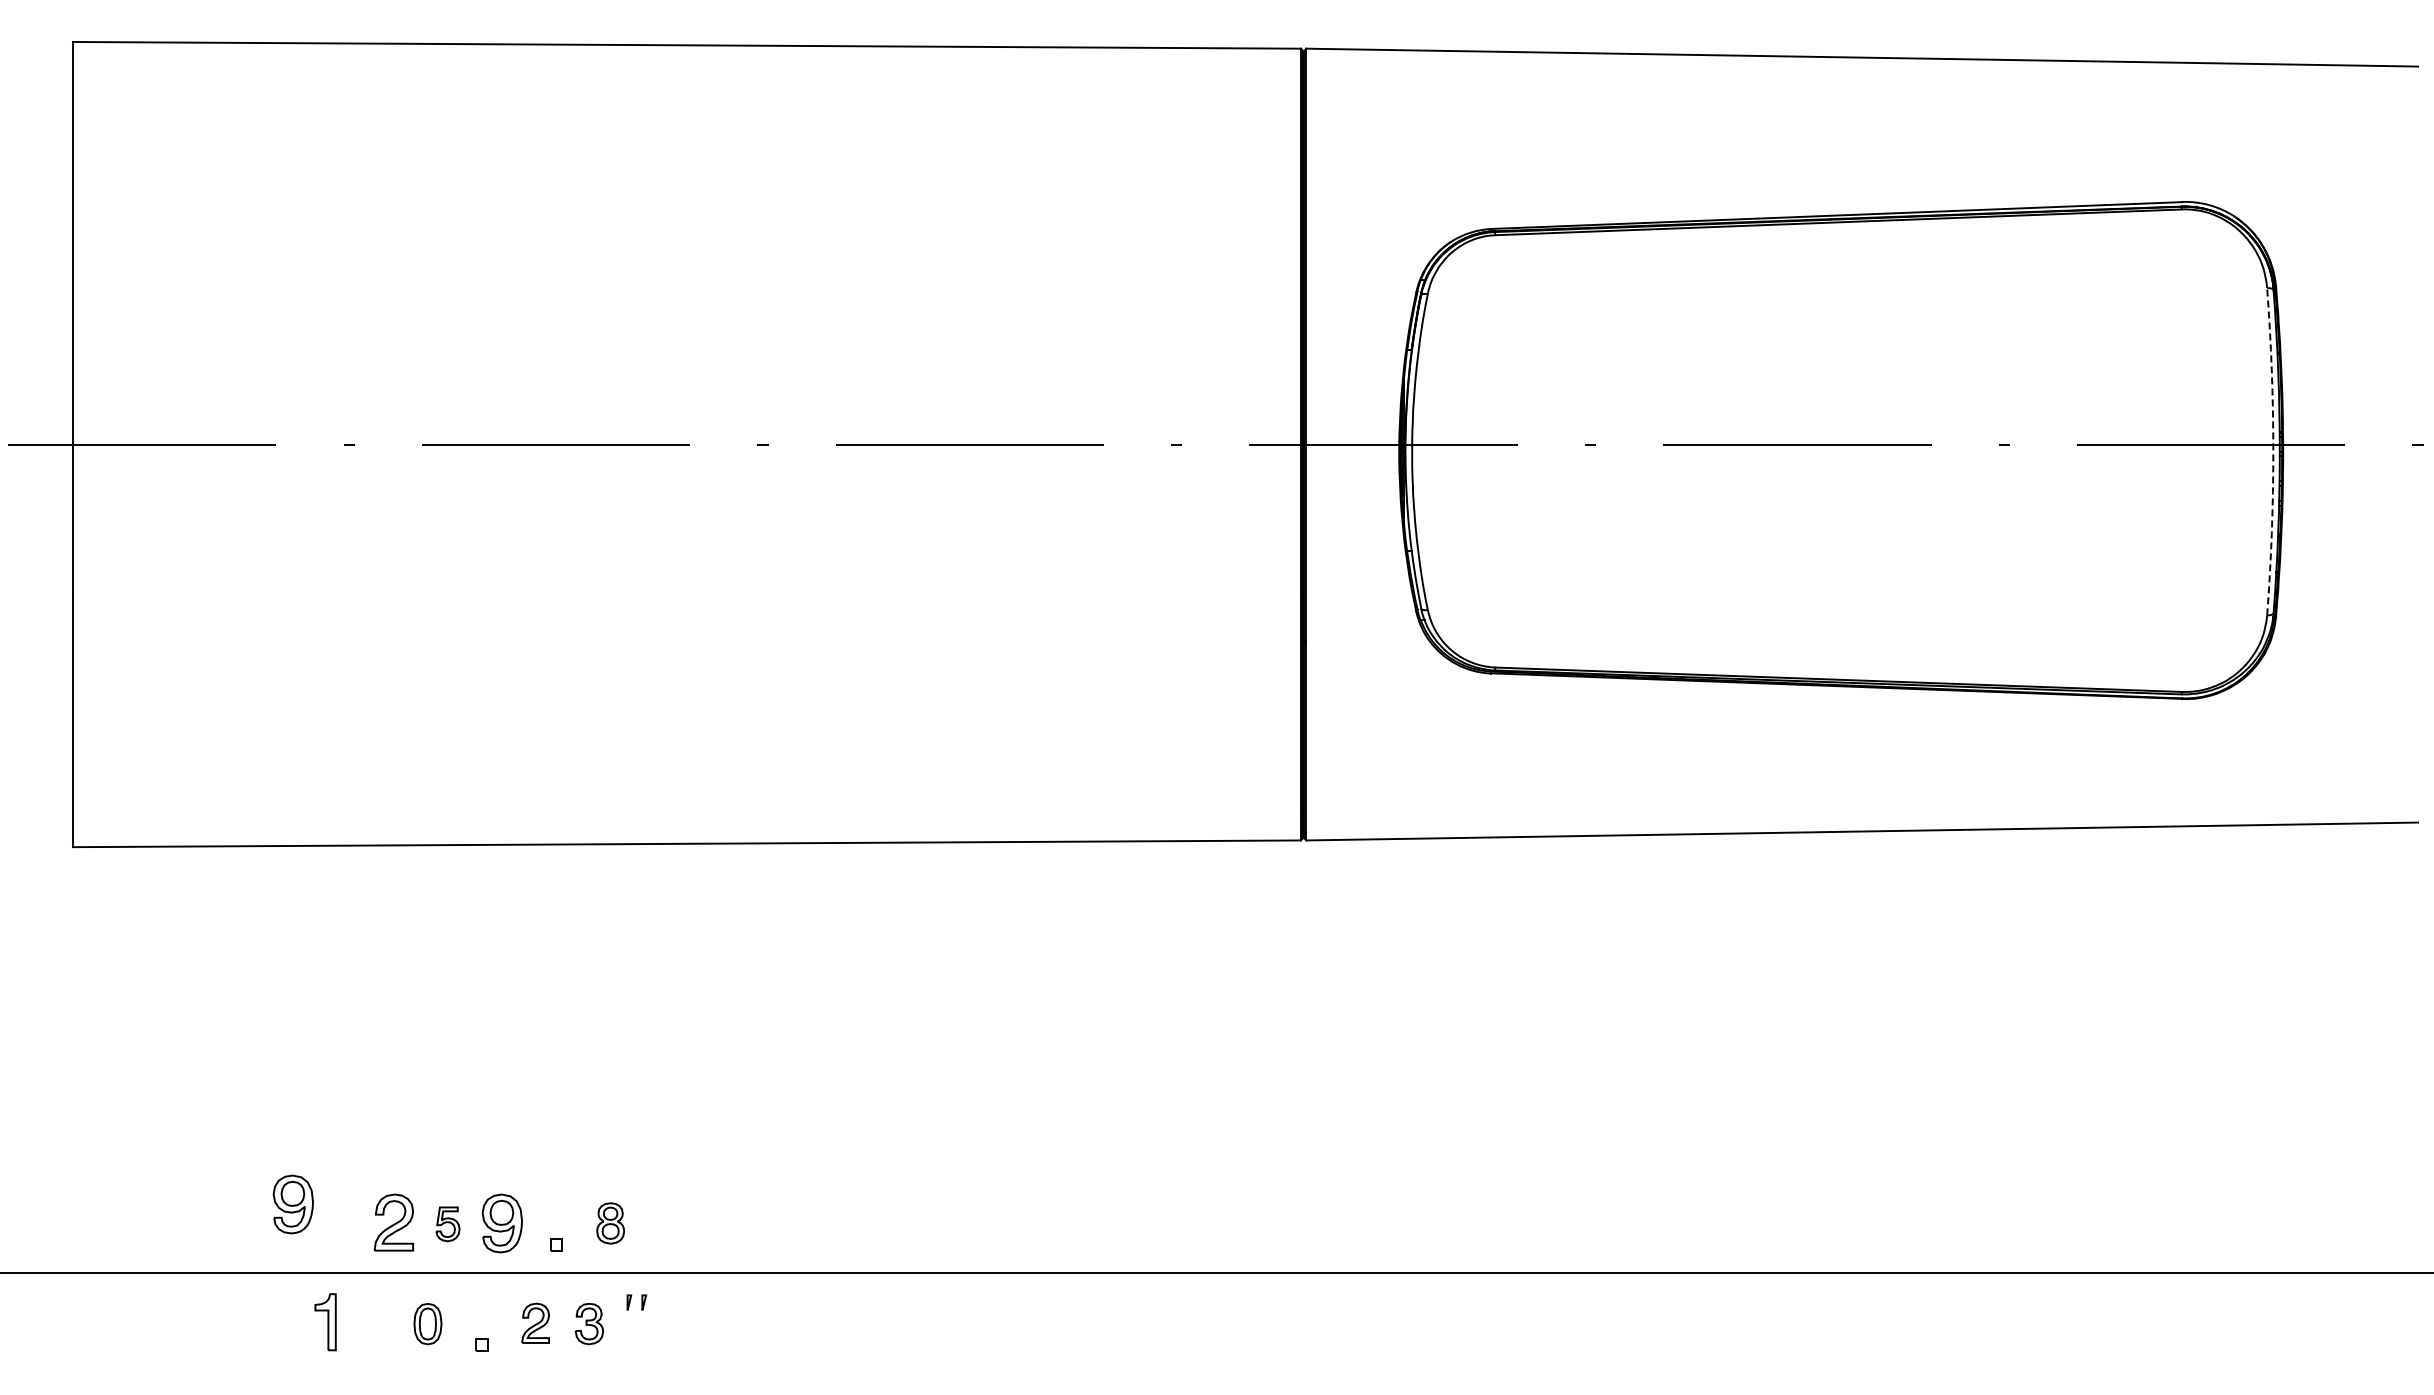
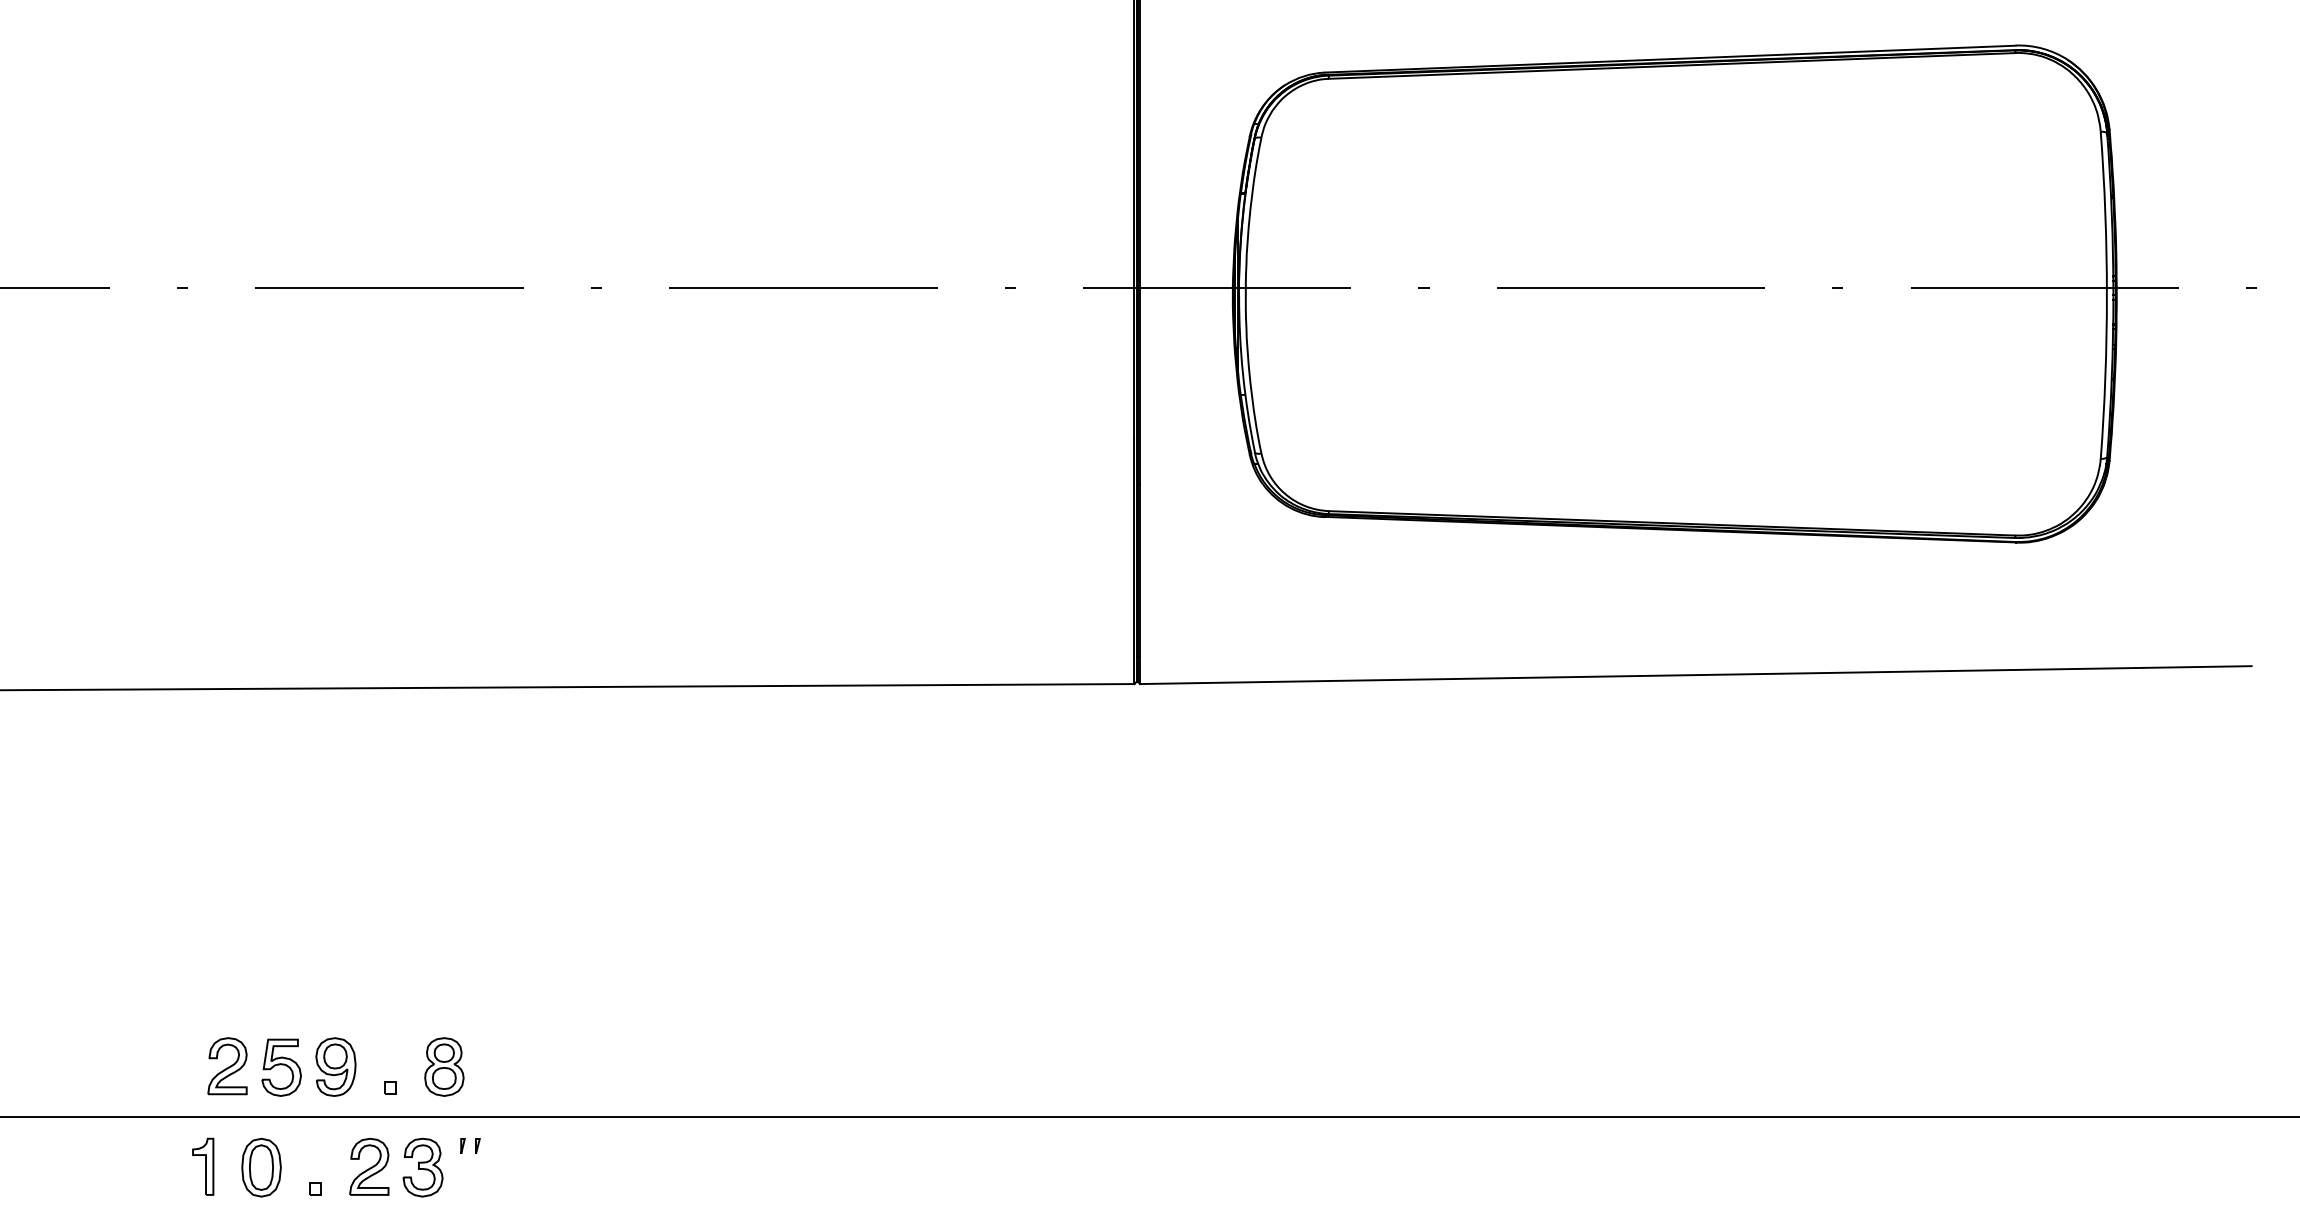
arc: (2273, 451) -> (2107, 295), dashed -> solid
part: (292, 1204) -> (126, 1048), removed
part: (610, 1223) -> (444, 1067), size x1.43
part: (447, 1224) -> (281, 1068), size x1.67
part: (325, 1322) -> (203, 1167), moved
part: (427, 1323) -> (261, 1167), size x1.43
part: (535, 1323) -> (369, 1167), size x1.43
part: (589, 1323) -> (423, 1167), size x1.43

